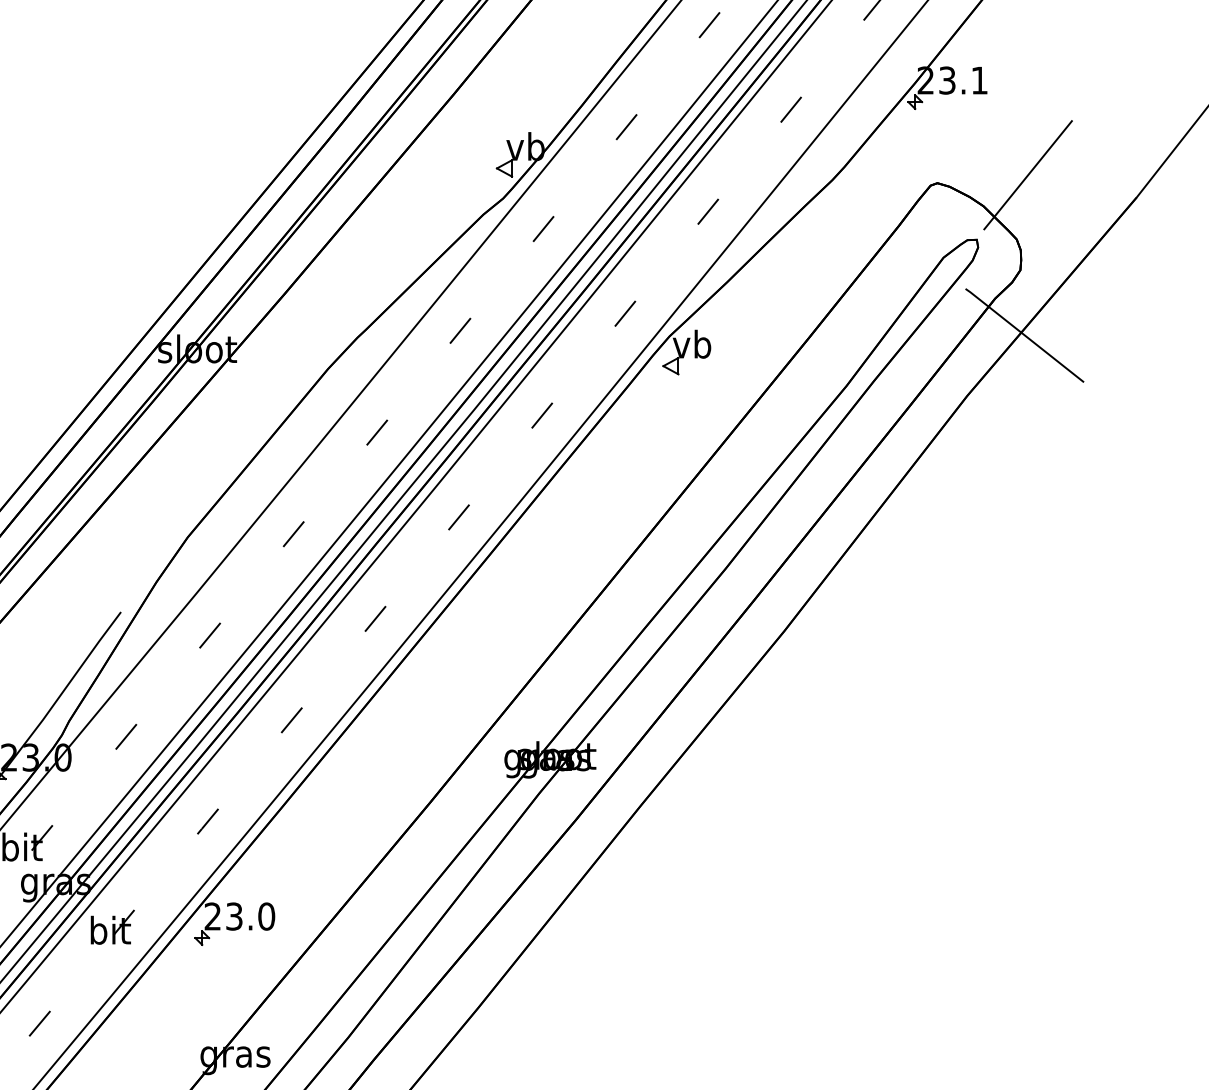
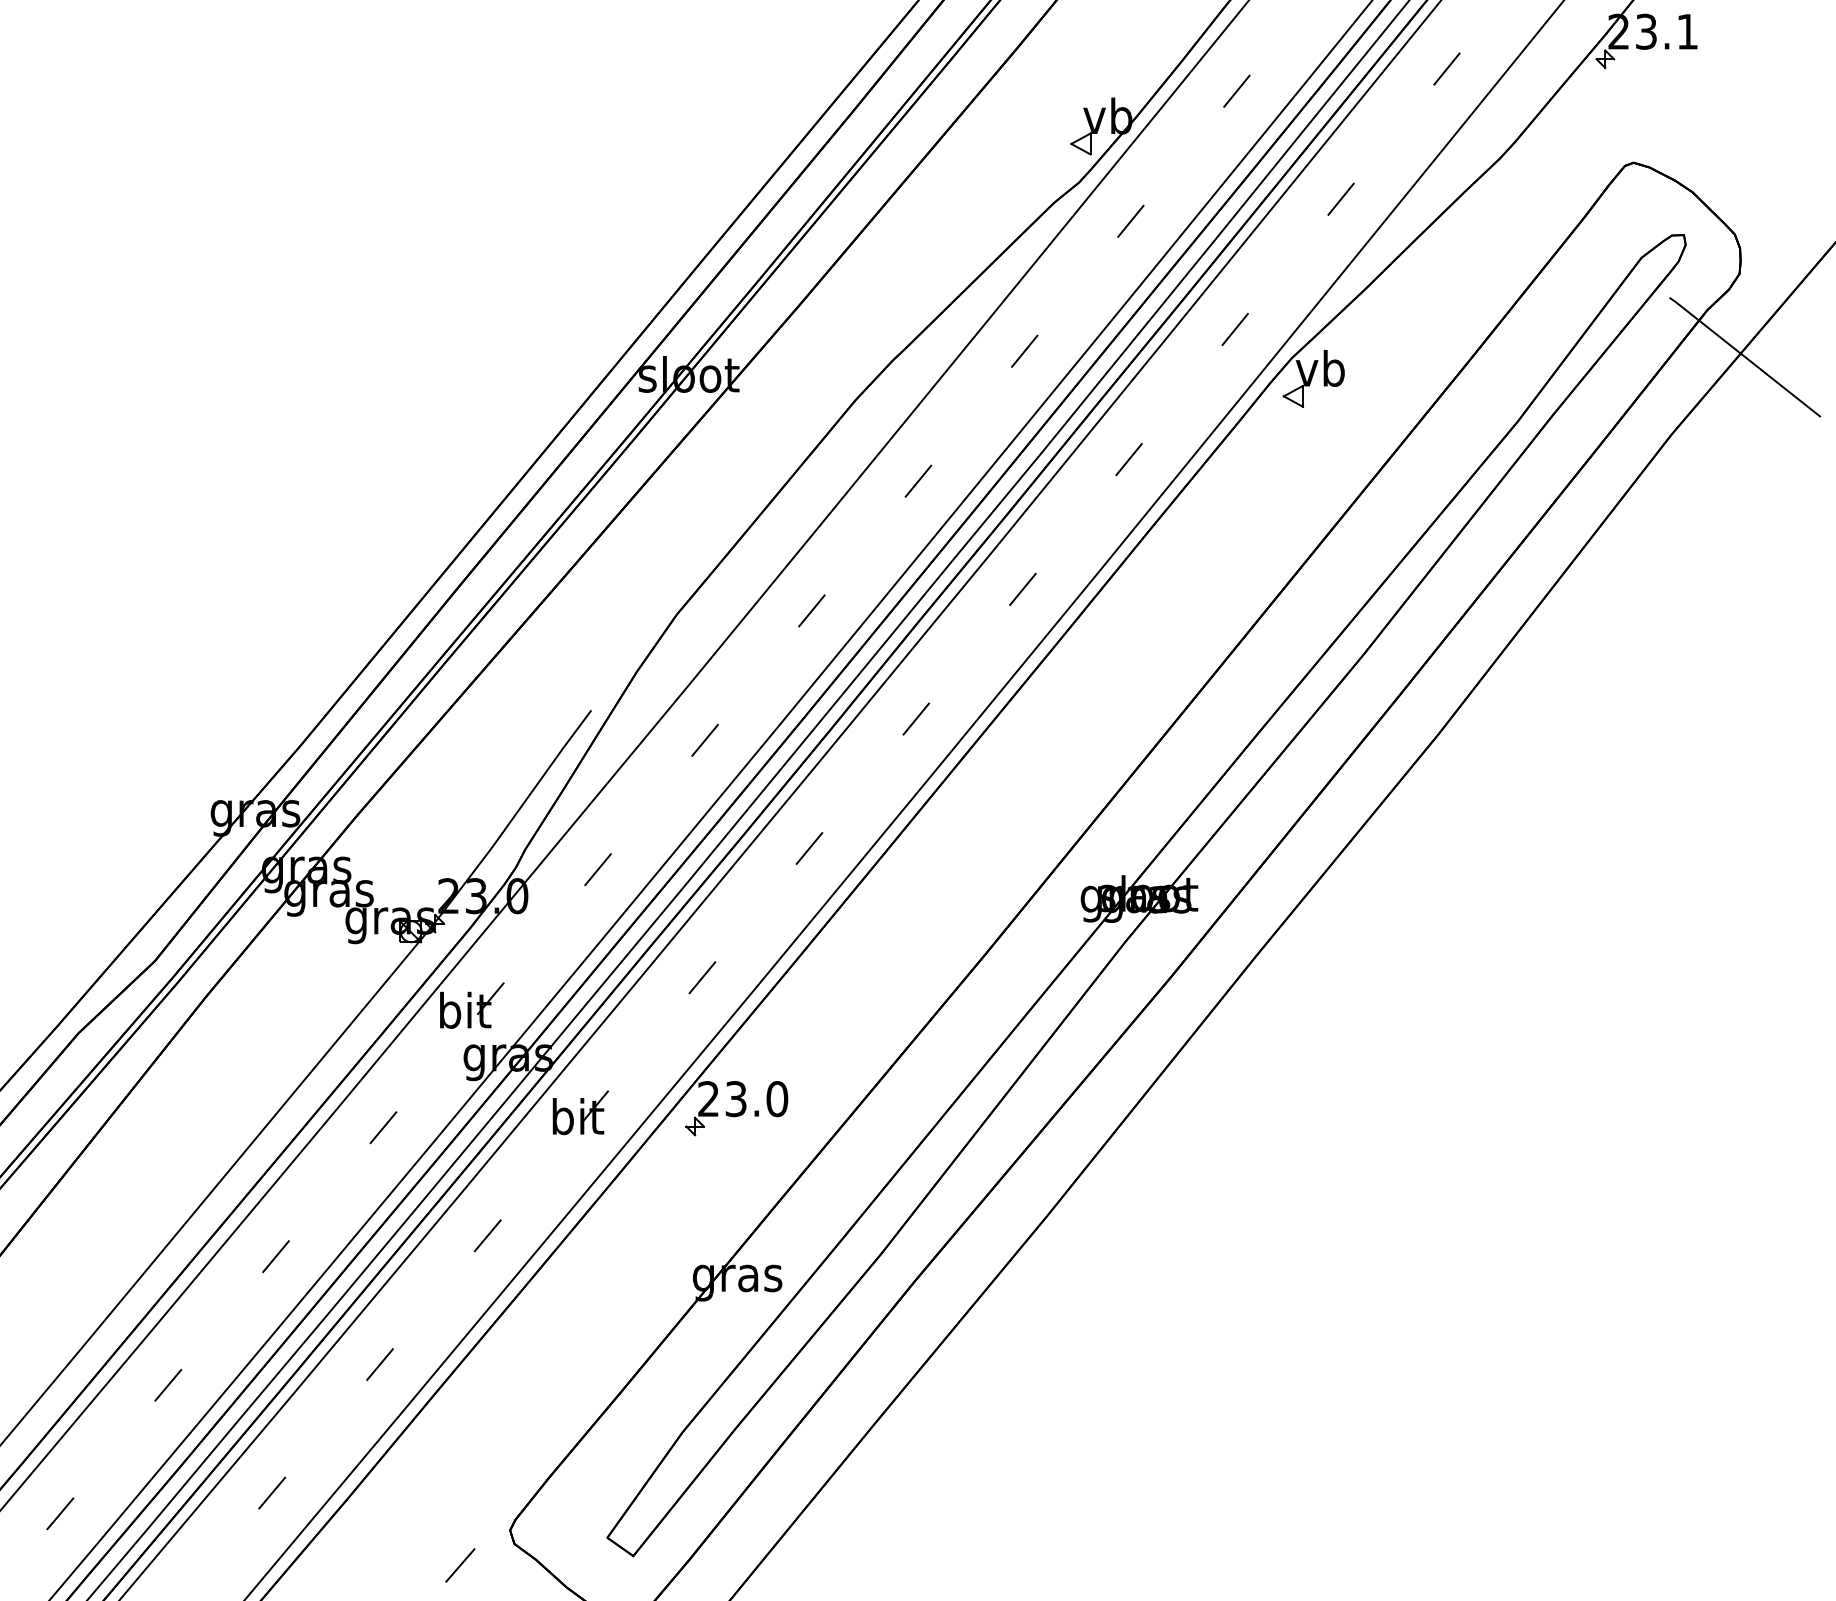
line: (1028, 175) -> (1749, 152), removed

